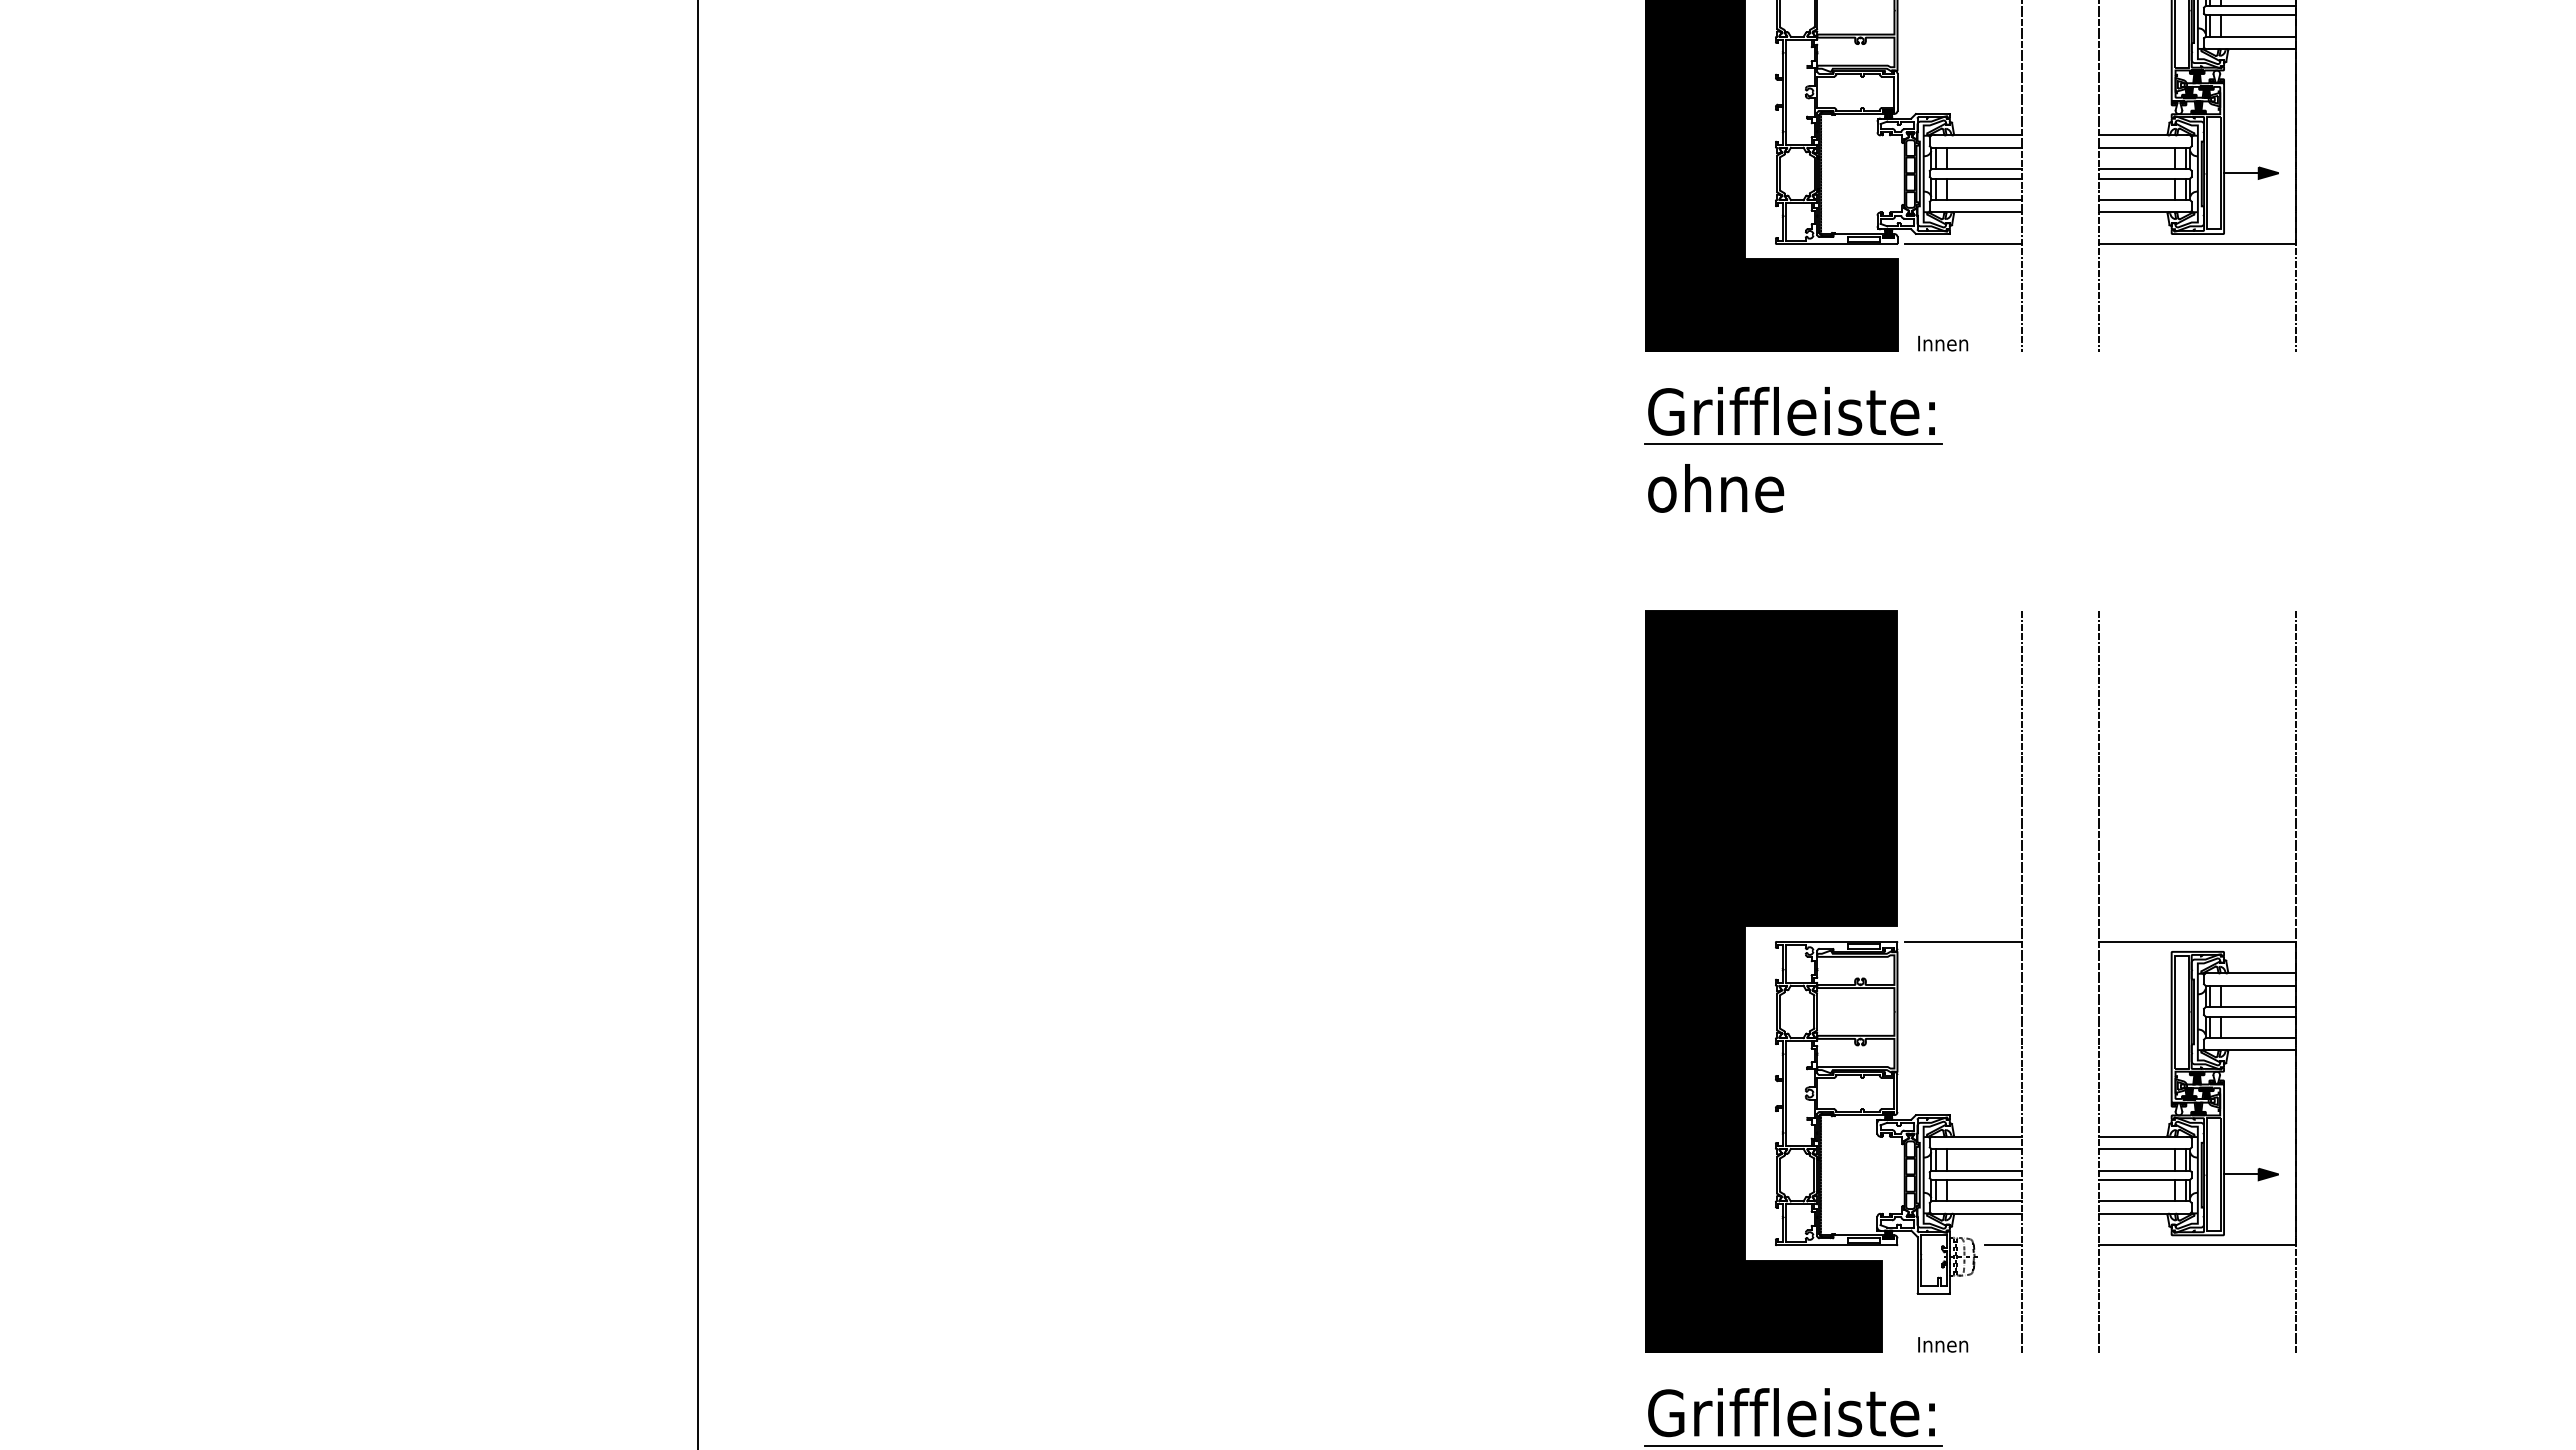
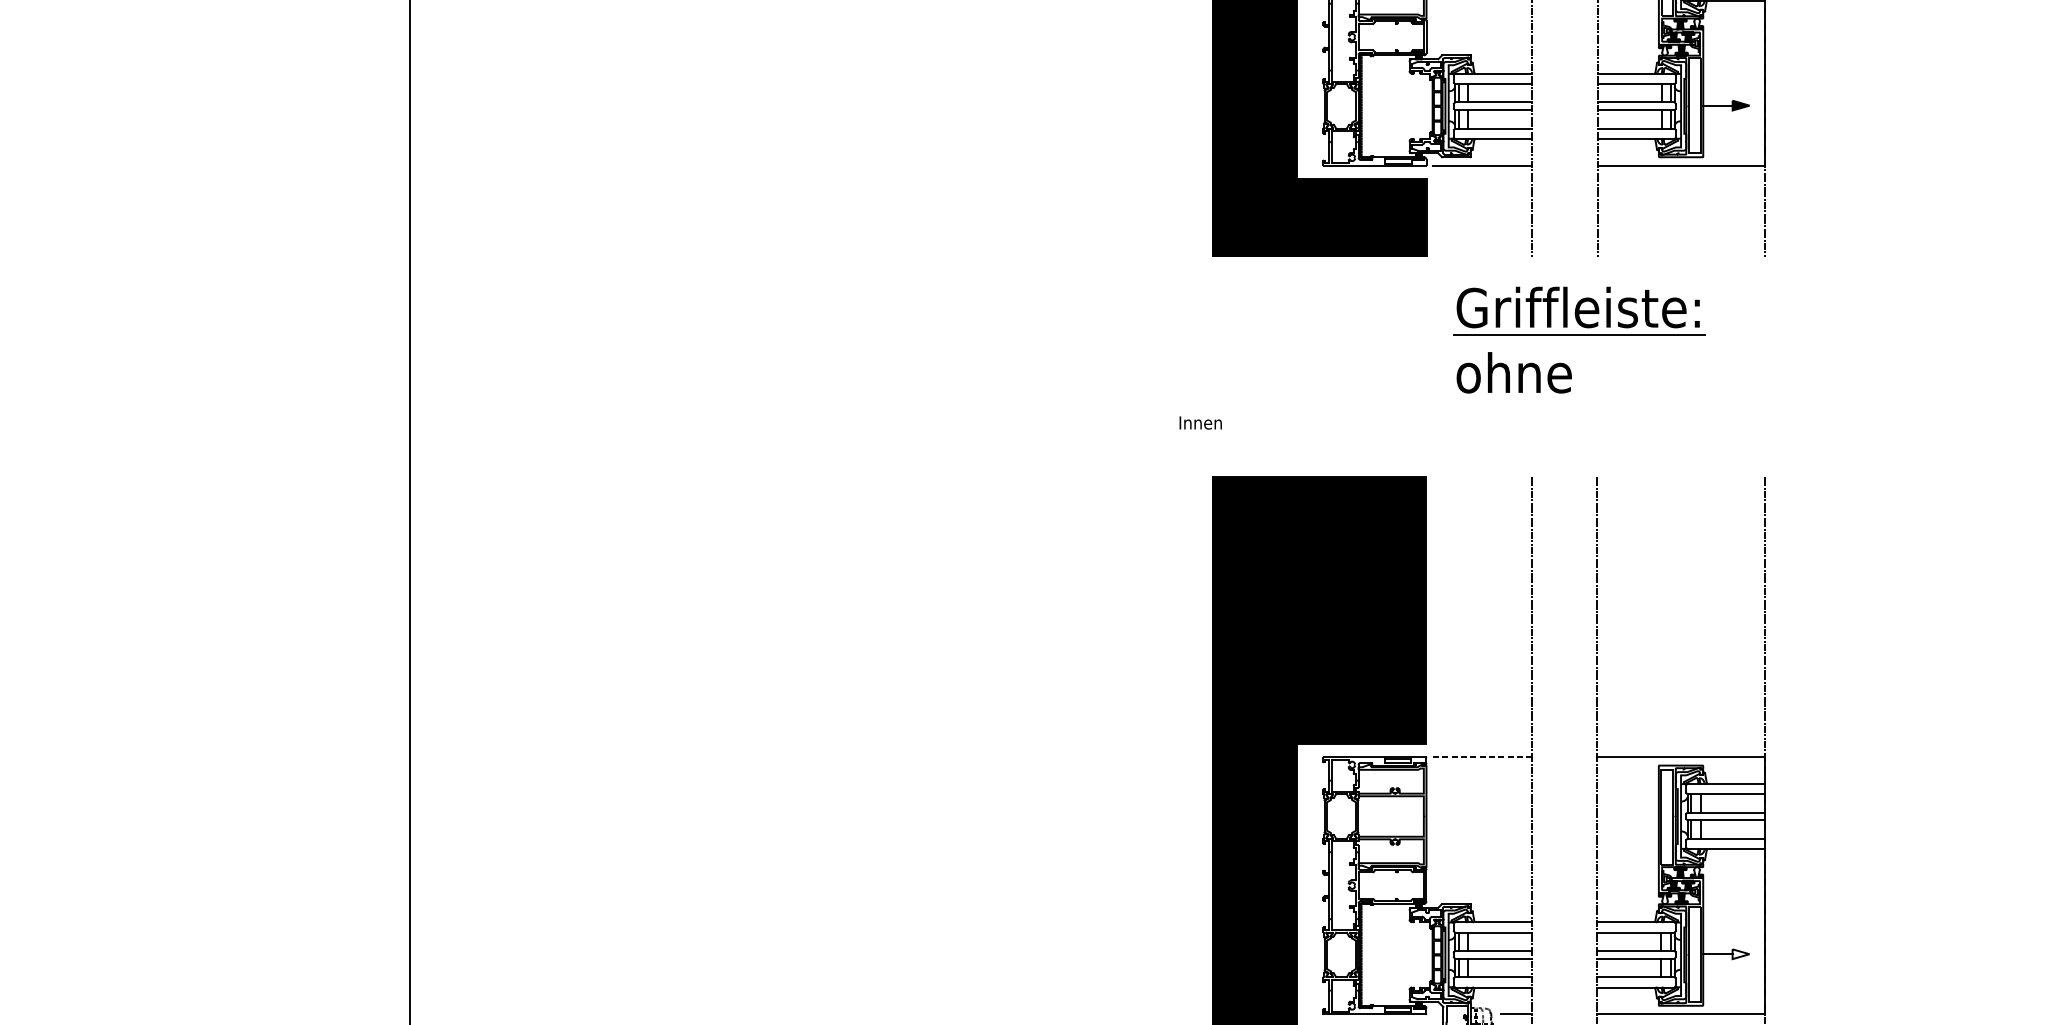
text: (1943, 343) -> (1201, 422), moved
part: (1793, 449) -> (1579, 339), moved
line: (1963, 941) -> (1482, 756), solid -> dashed
fill: (2268, 1174) -> (1740, 954), removed

